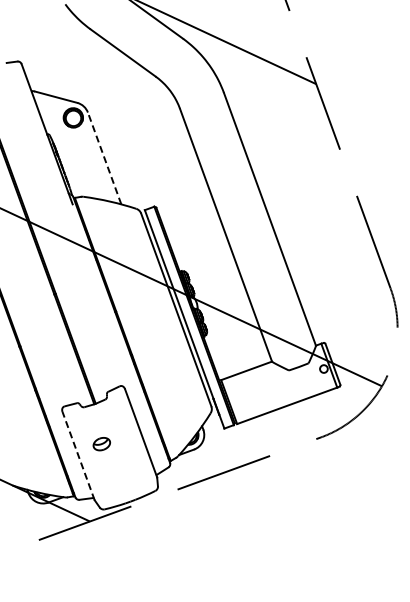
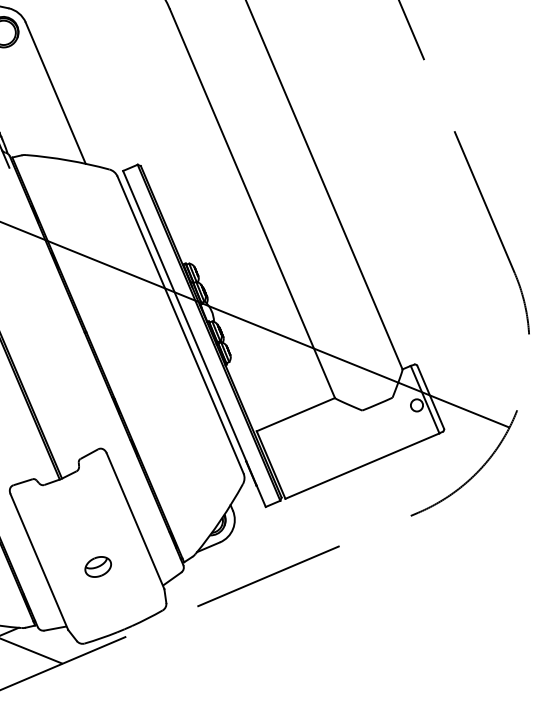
line: (104, 158) -> (55, 93), dashed -> solid
part: (101, 444) -> (97, 567), moved
line: (78, 456) -> (39, 562), dashed -> solid

